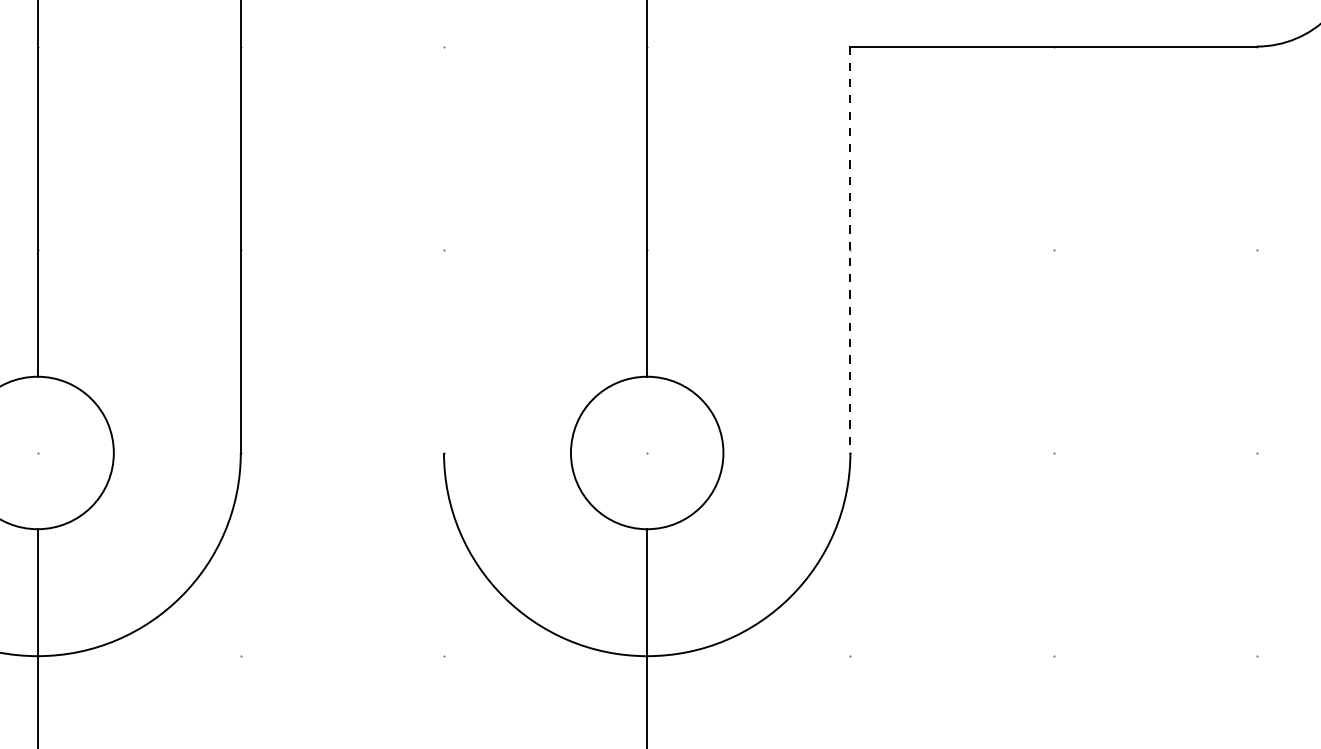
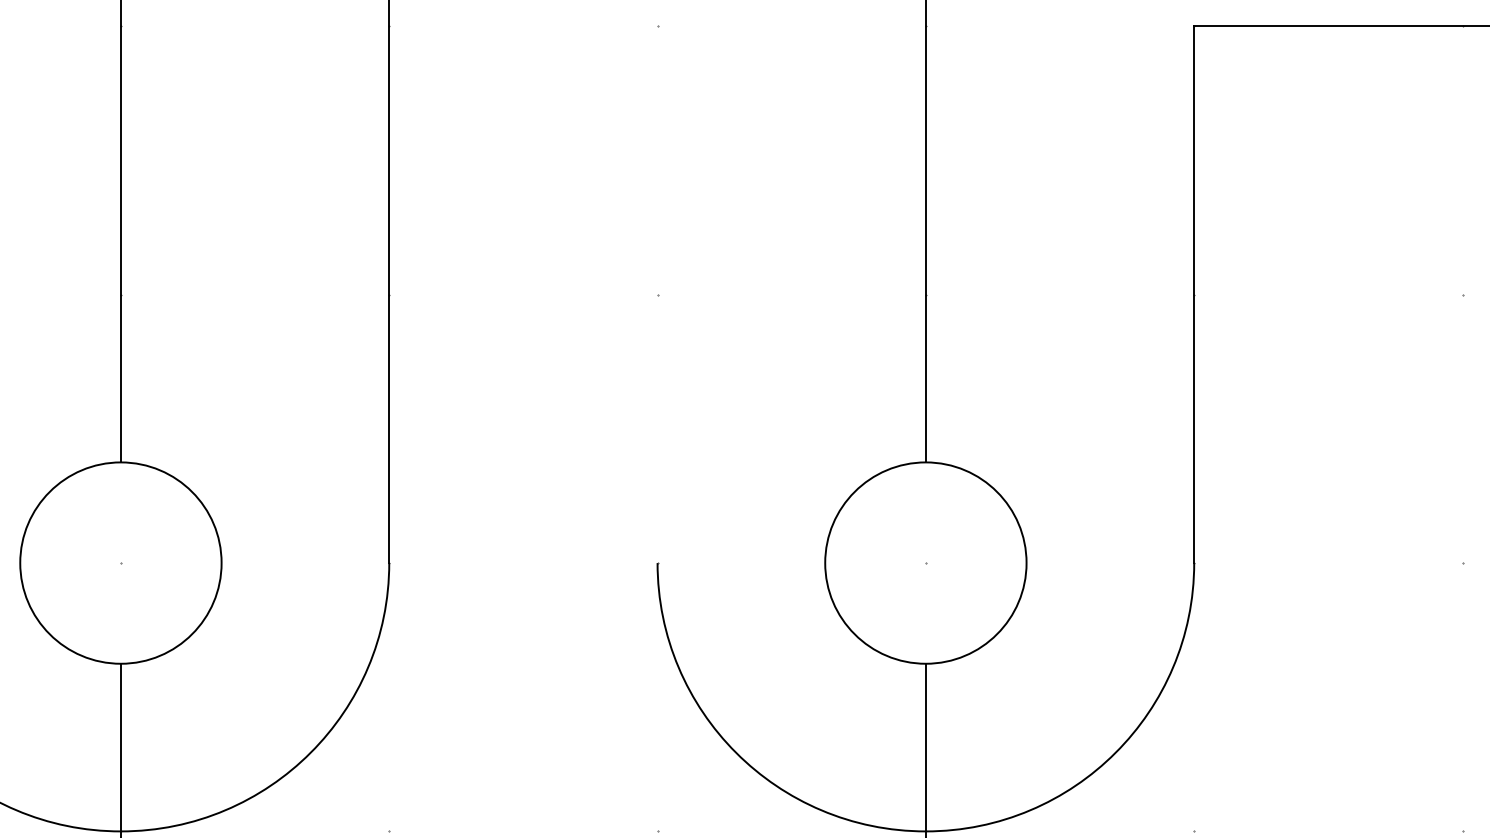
line: (850, 250) -> (1194, 295), dashed -> solid

